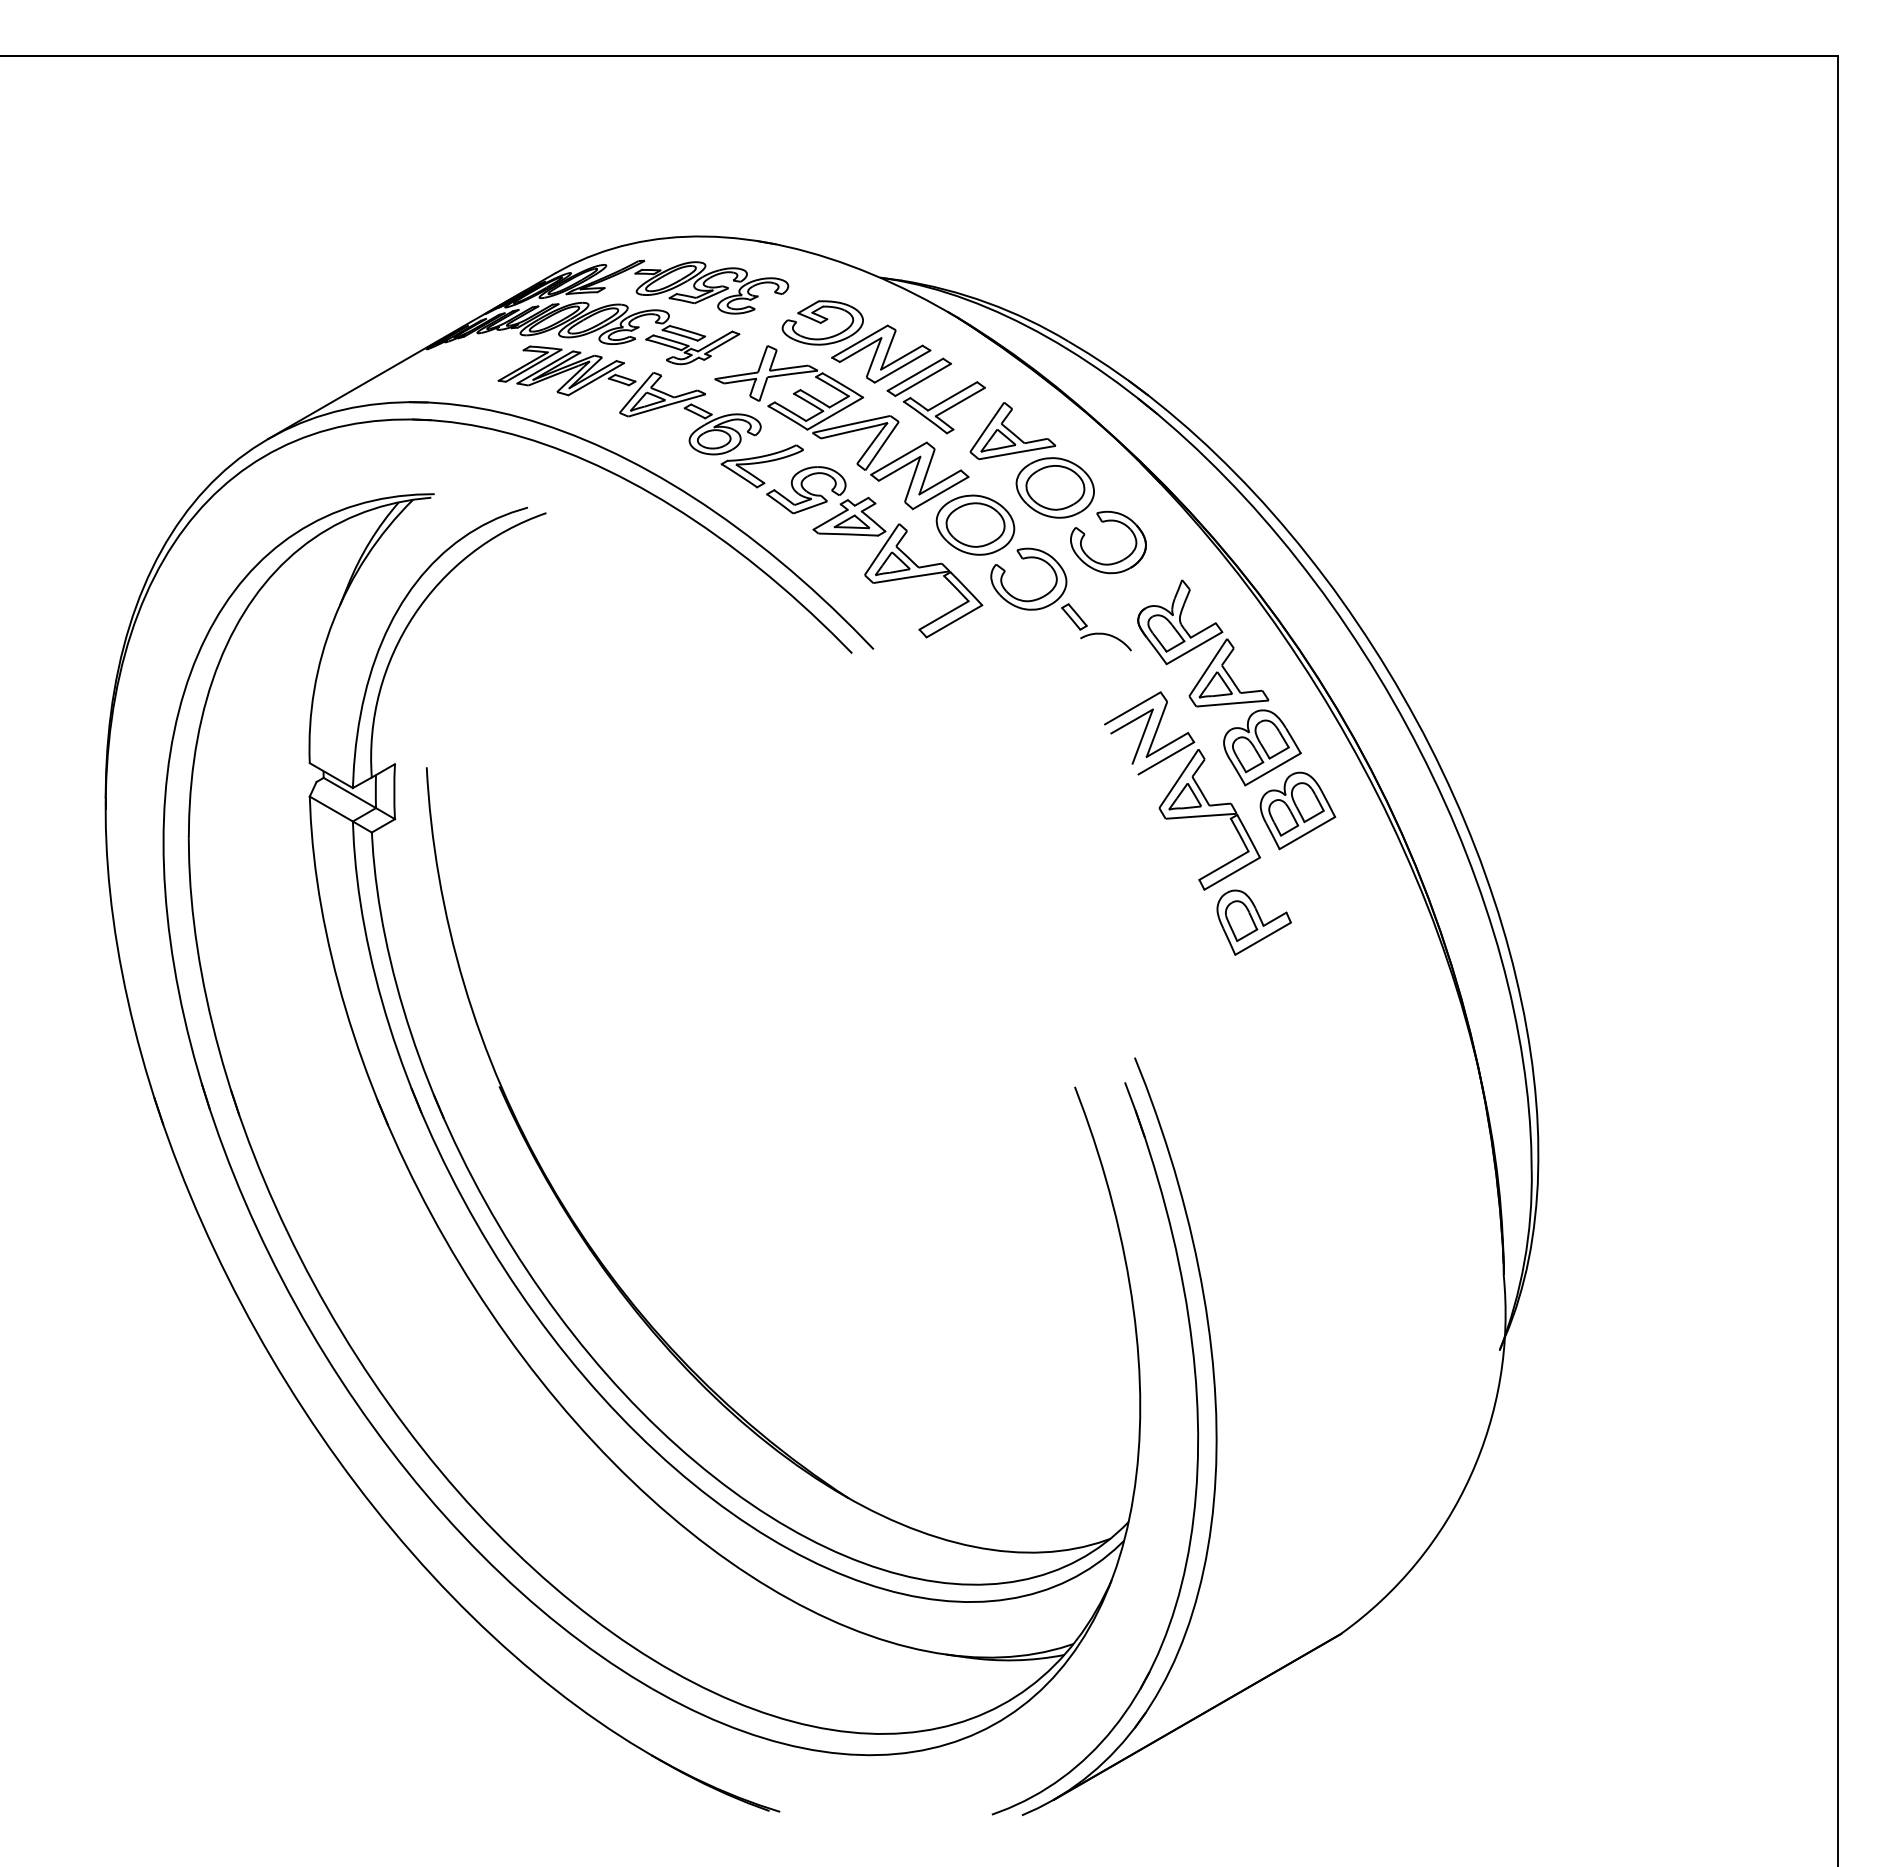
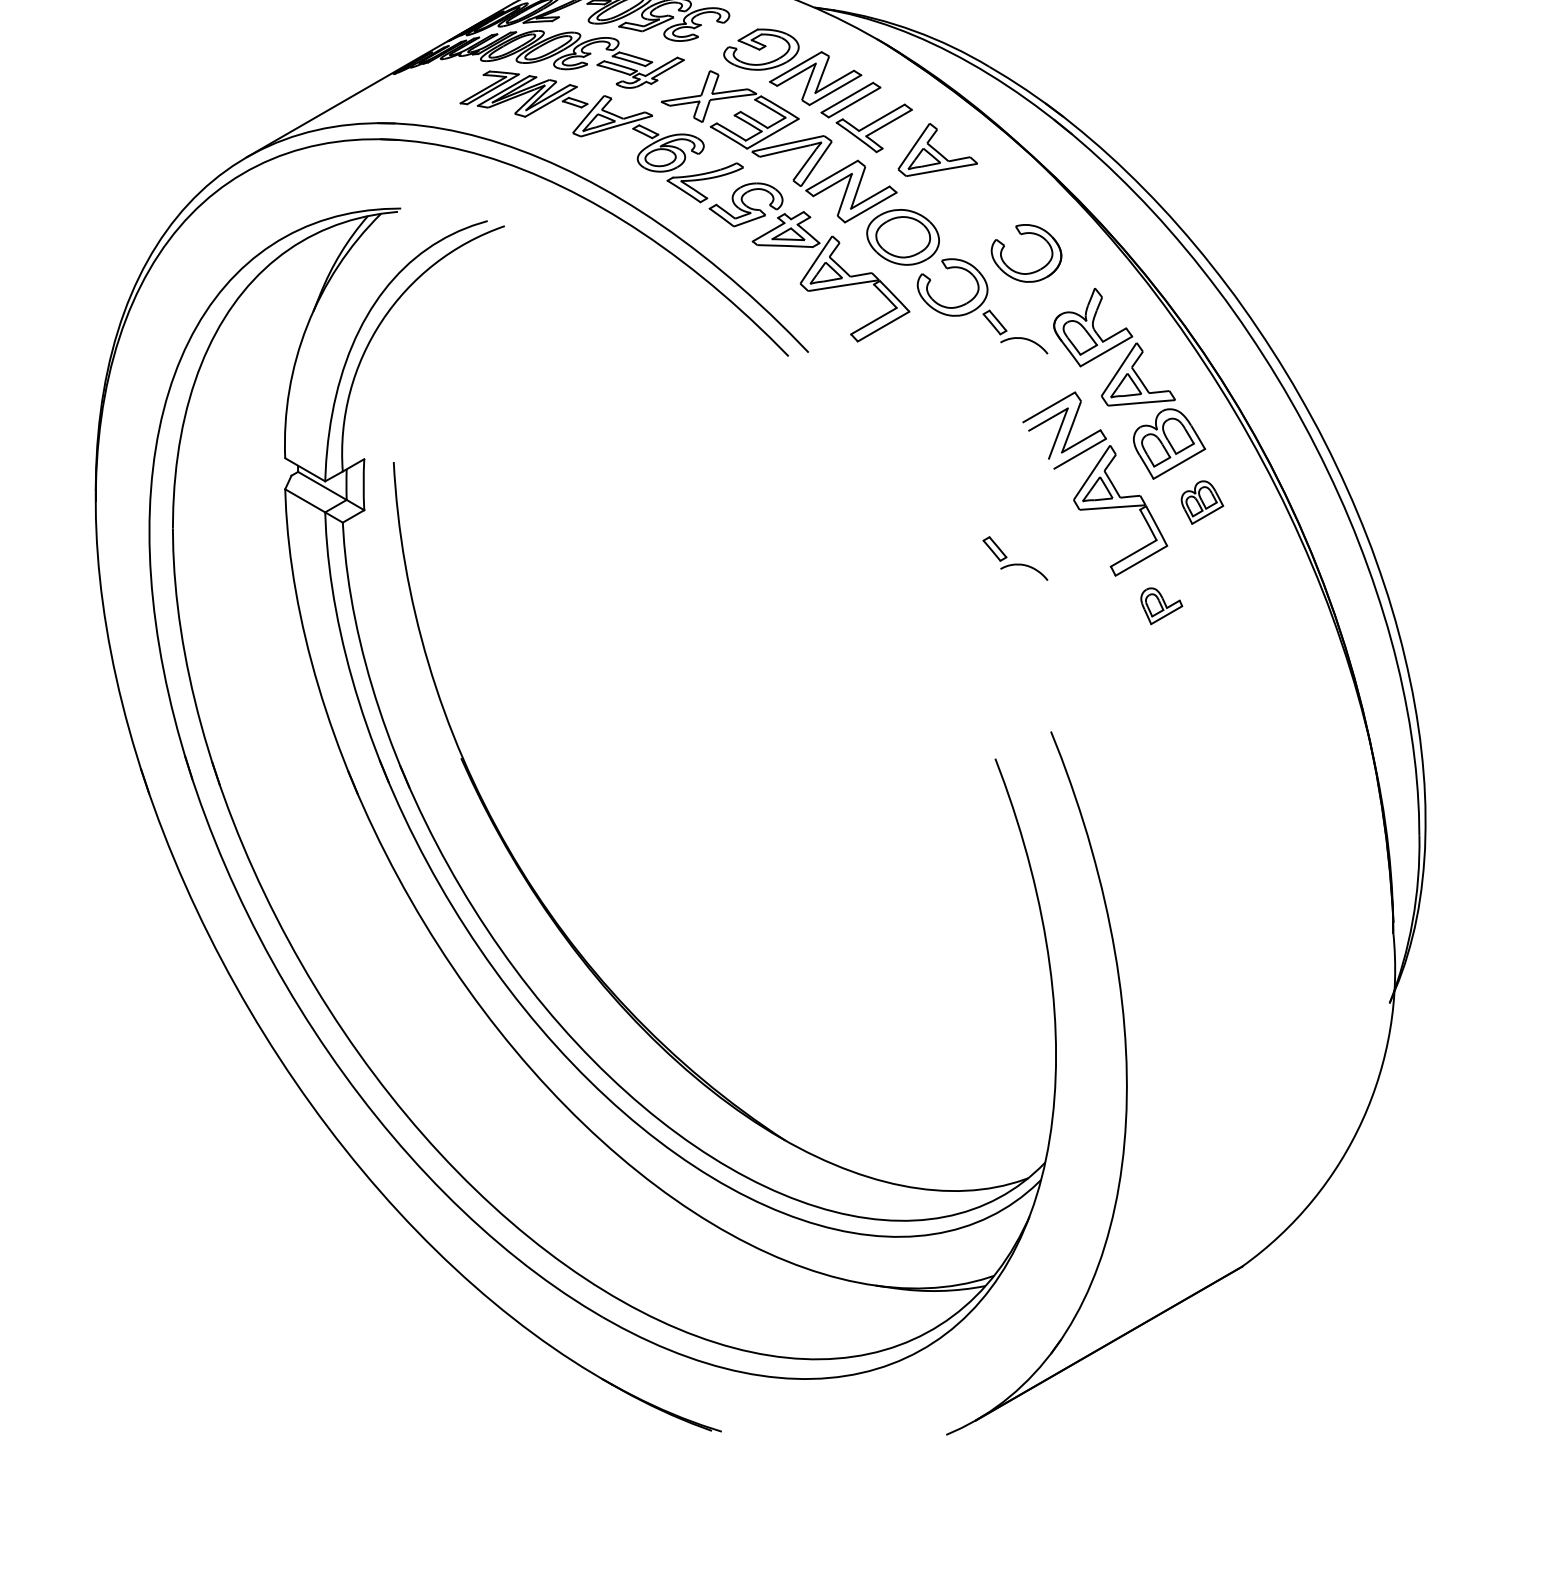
part: (1054, 487) -> (976, 202), removed
part: (1297, 810) -> (1202, 502), size x0.6
part: (1096, 871) -> (1015, 558), added
part: (1253, 922) -> (1161, 606), size x0.6
part: (1196, 1460) -> (1108, 1105), removed

